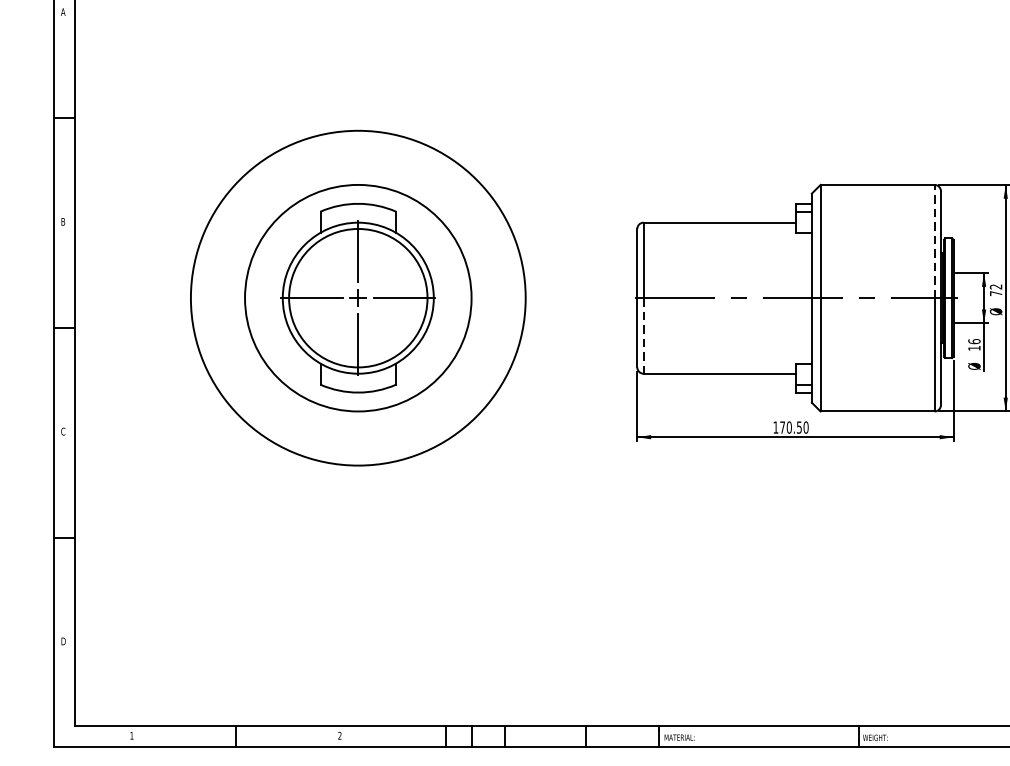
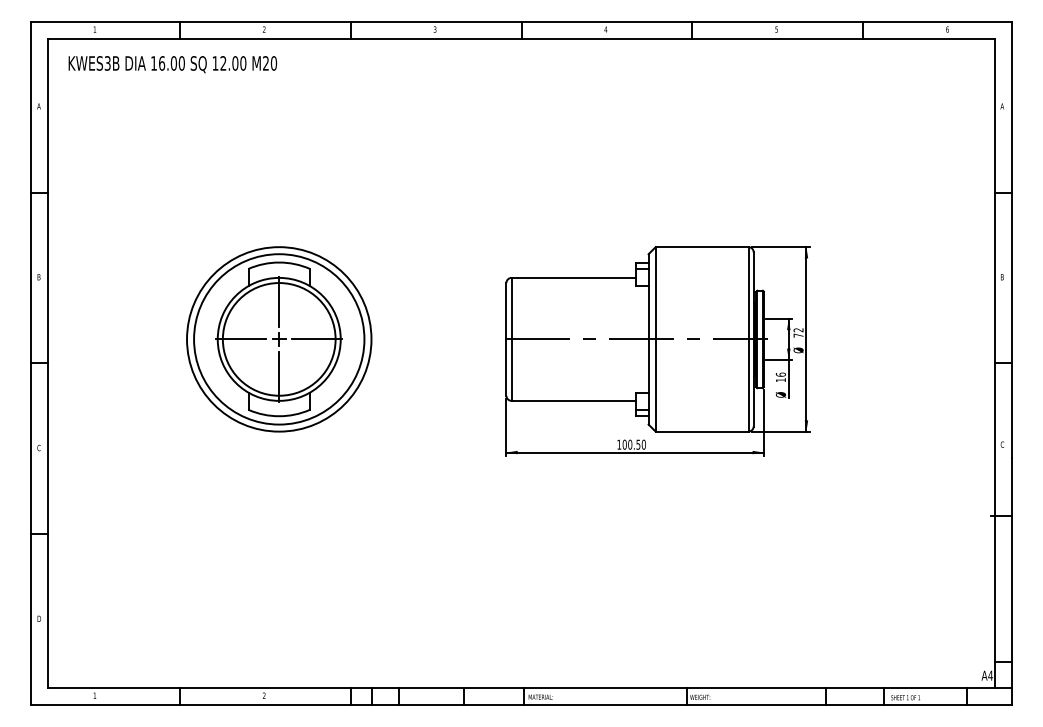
line: (934, 240) -> (748, 292), dashed -> solid
circle: (358, 298) -> (279, 339), size x0.62
line: (643, 336) -> (511, 370), dashed -> solid
text: (782, 427) -> (624, 444), 170.50 -> 100.50

